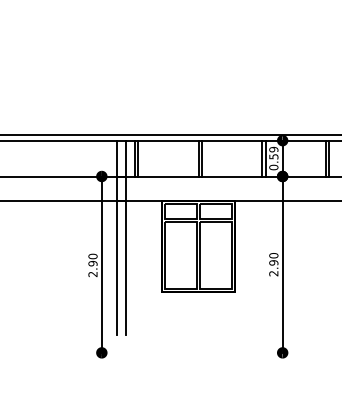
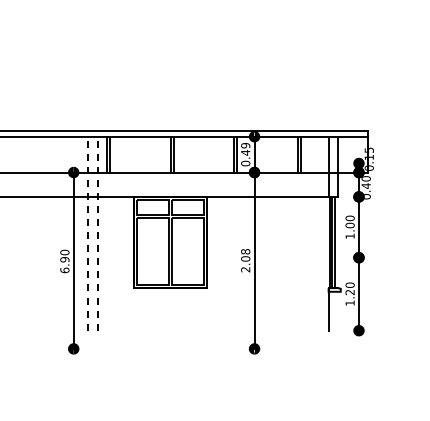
text: (273, 156) -> (245, 152), 0.59 -> 0.49
line: (116, 237) -> (88, 233), solid -> dashed
line: (125, 237) -> (97, 233), solid -> dashed
text: (273, 259) -> (245, 255), 2.90 -> 2.08
text: (92, 274) -> (64, 270), 2.90 -> 6.90

